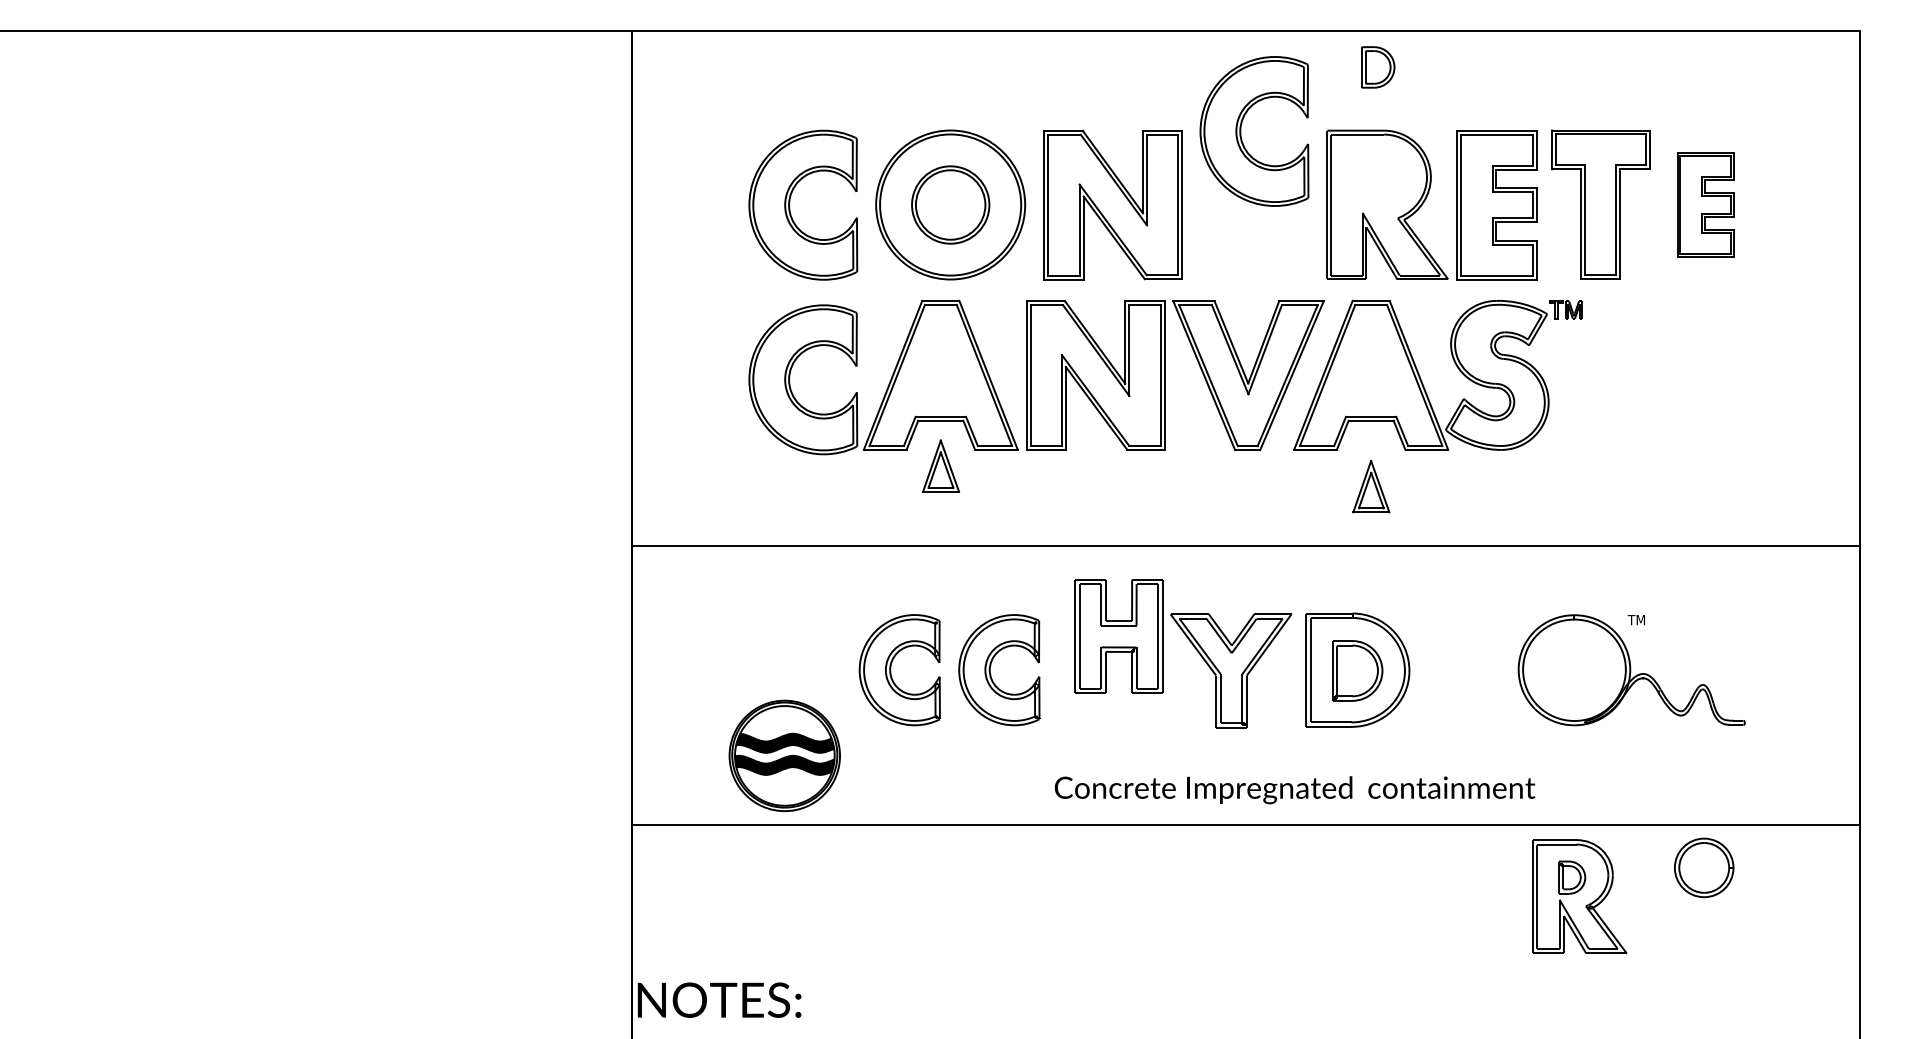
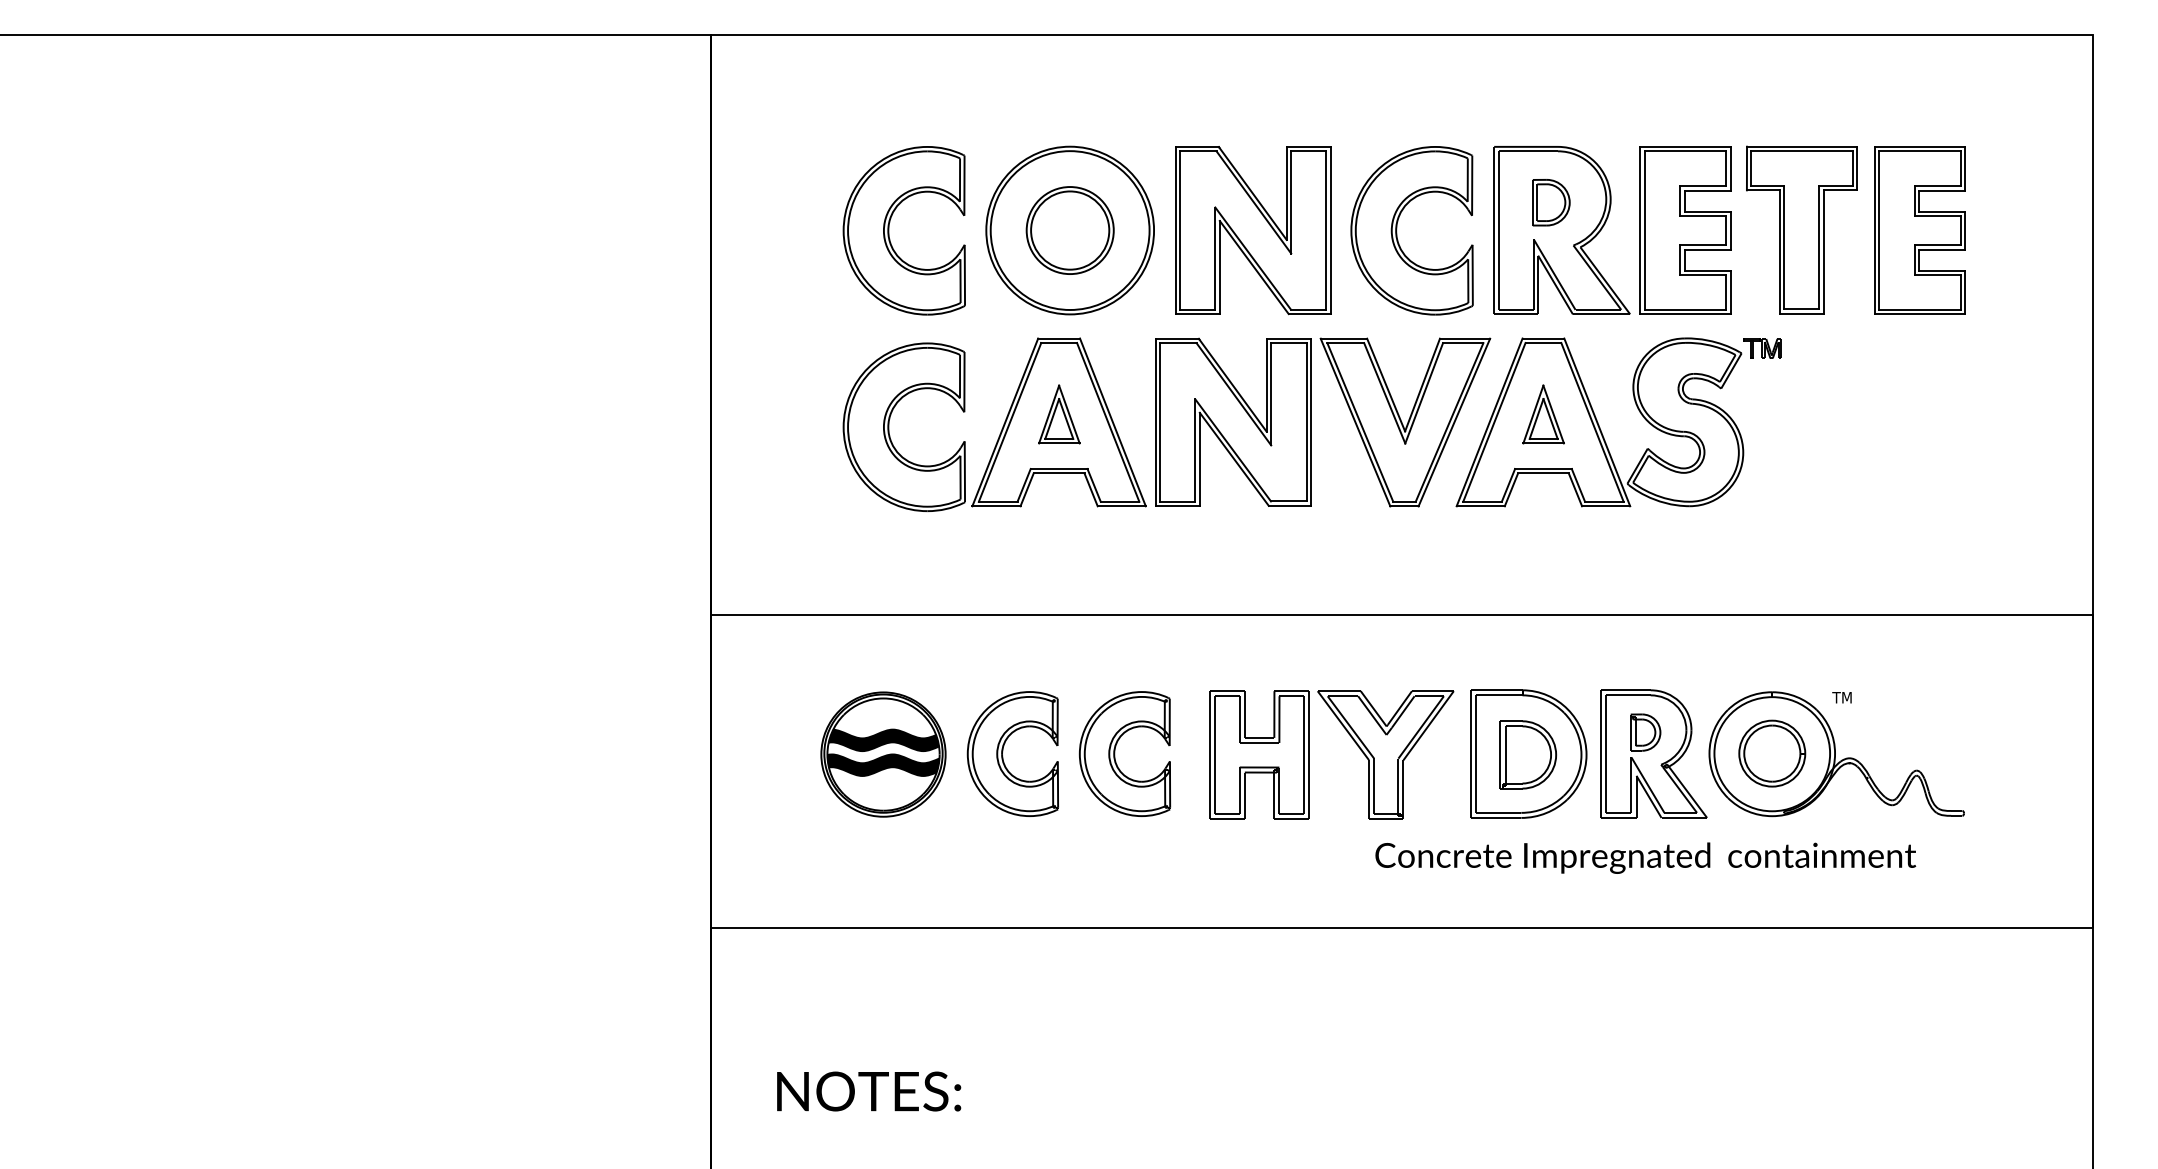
part: (1378, 67) -> (1551, 202), moved
part: (1241, 131) -> (1397, 230), moved
part: (1705, 204) -> (1919, 230), size x1.43
part: (941, 466) -> (1059, 414), moved
part: (1371, 486) -> (1543, 414), moved
part: (1118, 635) -> (1259, 754), moved
part: (784, 755) -> (883, 754), moved
text: (1294, 789) -> (1645, 857), moved
part: (1704, 867) -> (1772, 753), moved
part: (1579, 896) -> (1653, 753), moved
text: (719, 1000) -> (869, 1091), moved

